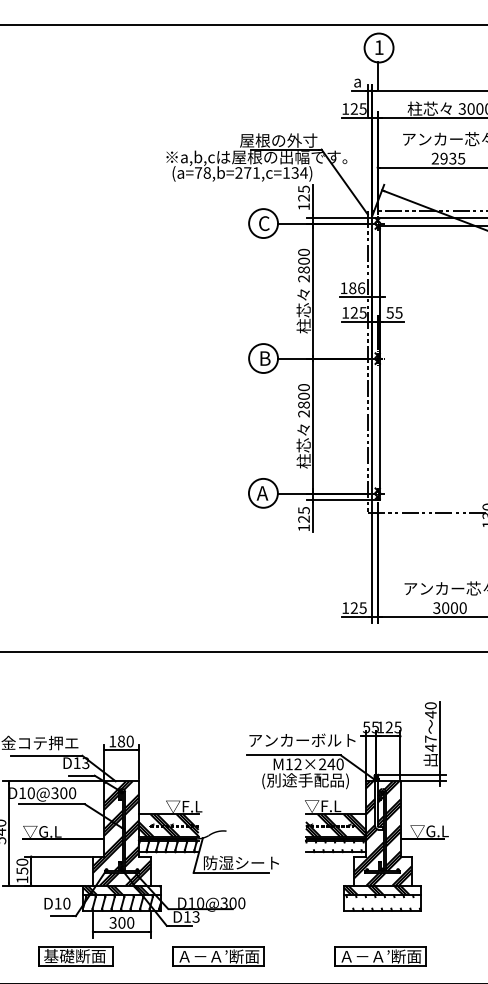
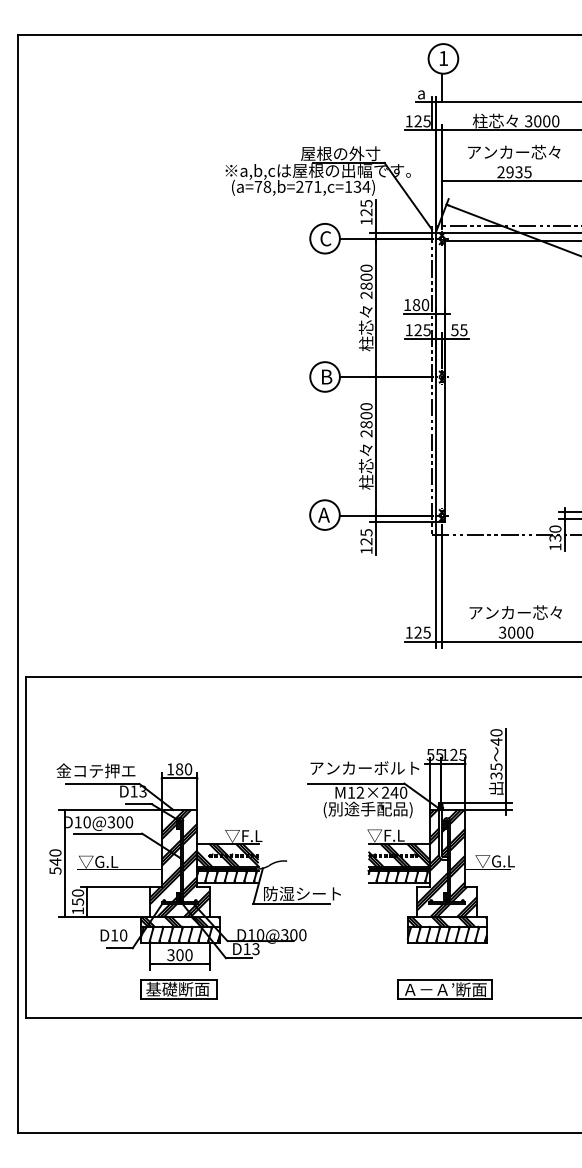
text: (361, 287) -> (425, 304), 186 -> 180
text: (430, 743) -> (496, 771), 47 -> 35
hatch: (335, 846) -> (398, 876), added
hatch: (382, 902) -> (446, 934), added
part: (75, 956) -> (178, 989), moved
part: (218, 956) -> (278, 989), removed

